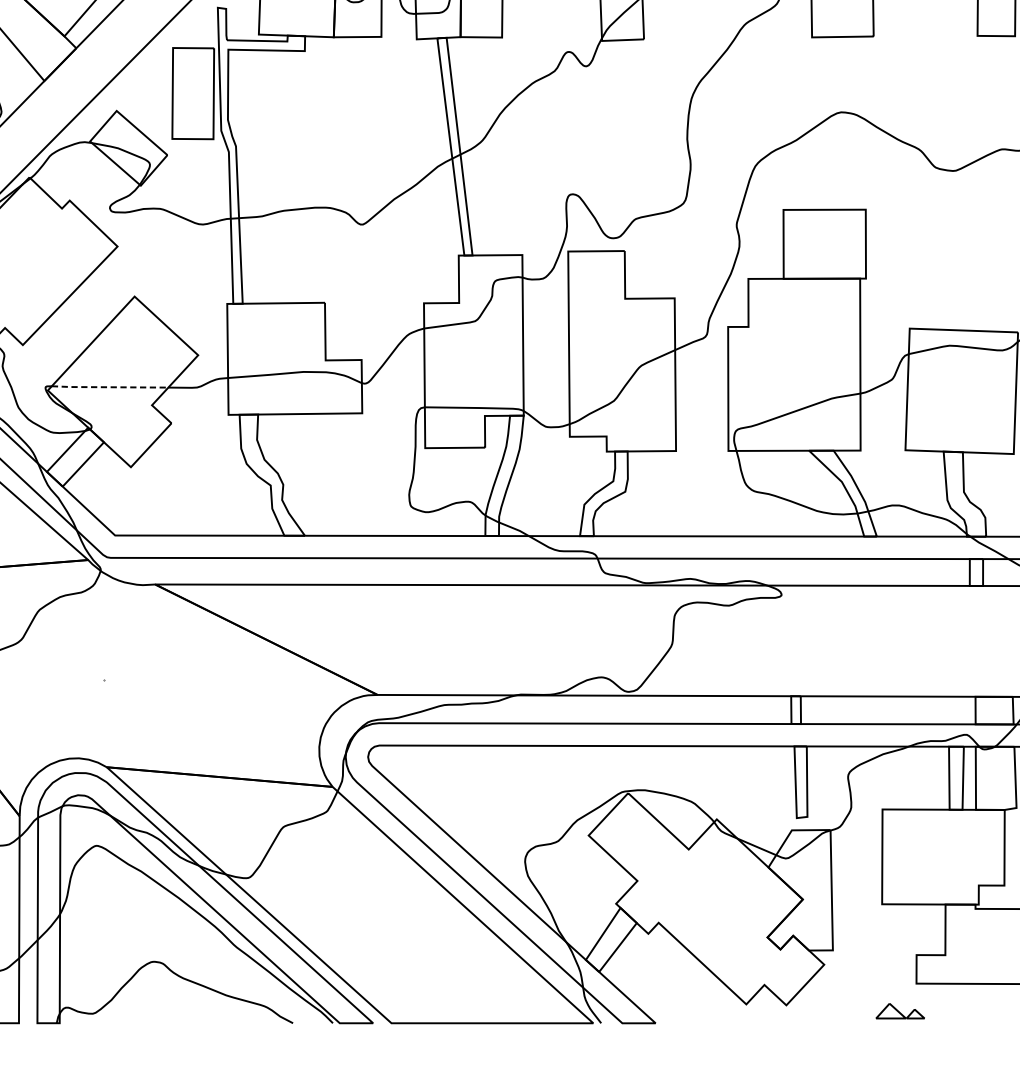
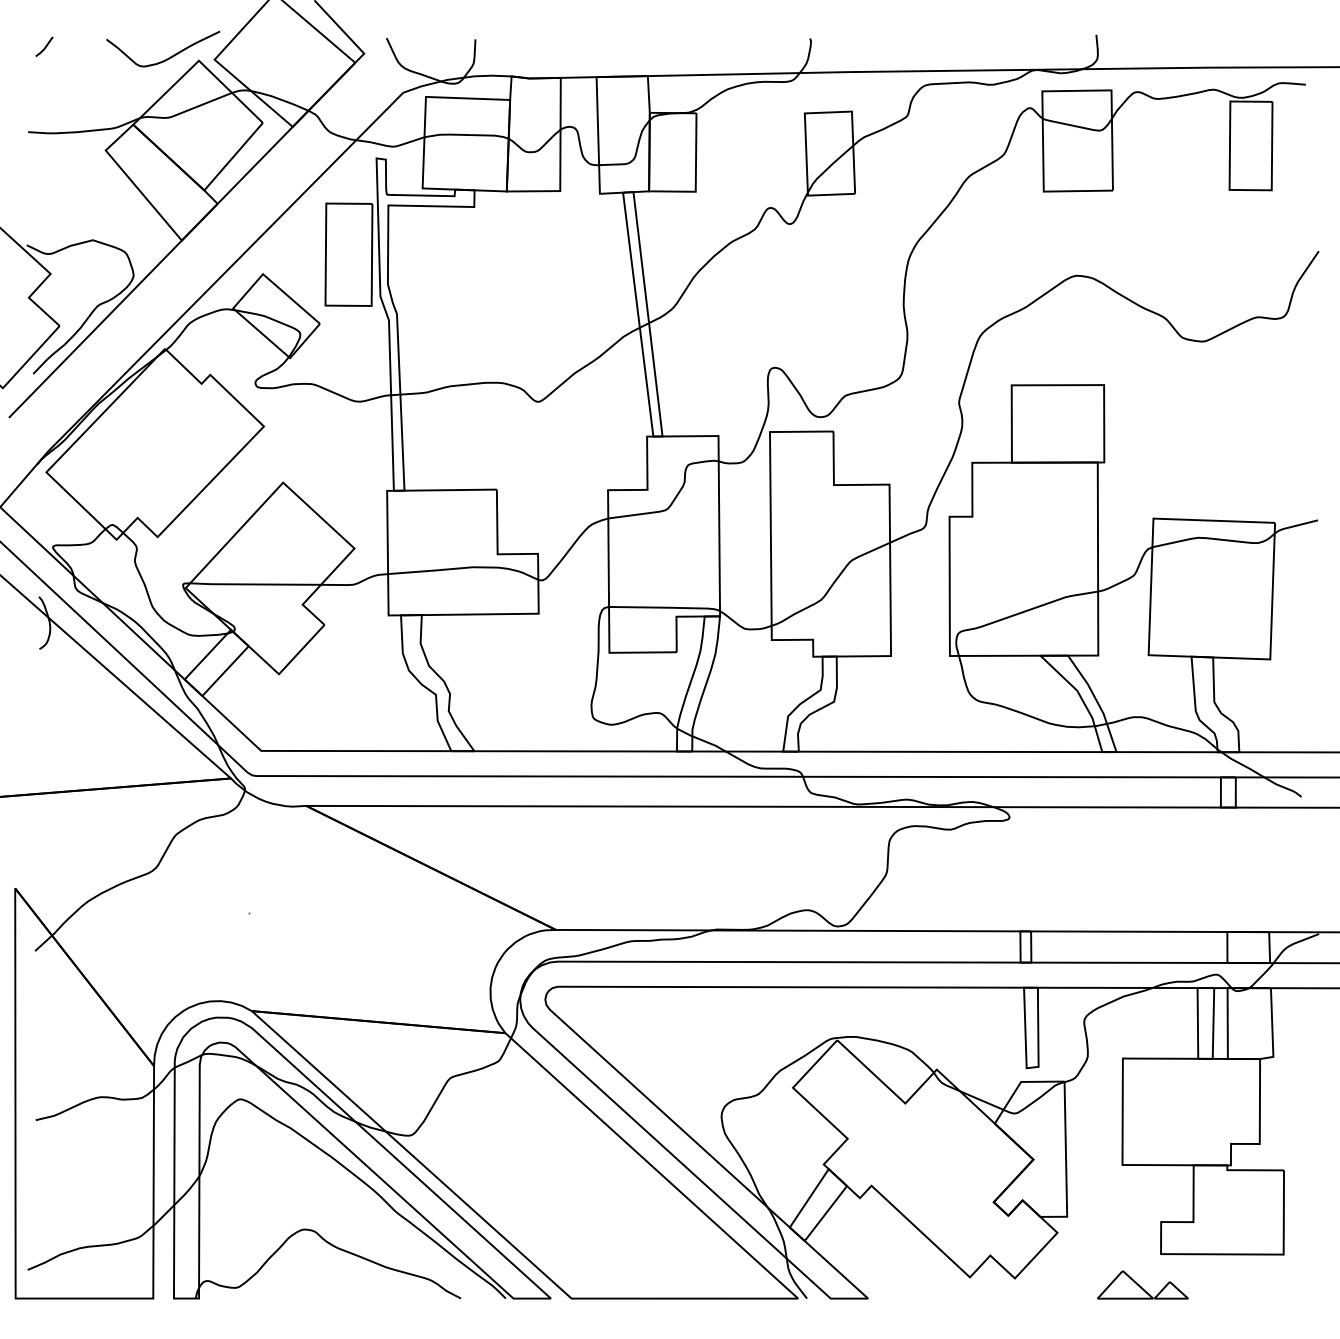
line: (110, 387) -> (255, 584), dashed -> solid
part: (899, 1010) -> (1142, 1284), size x1.67

